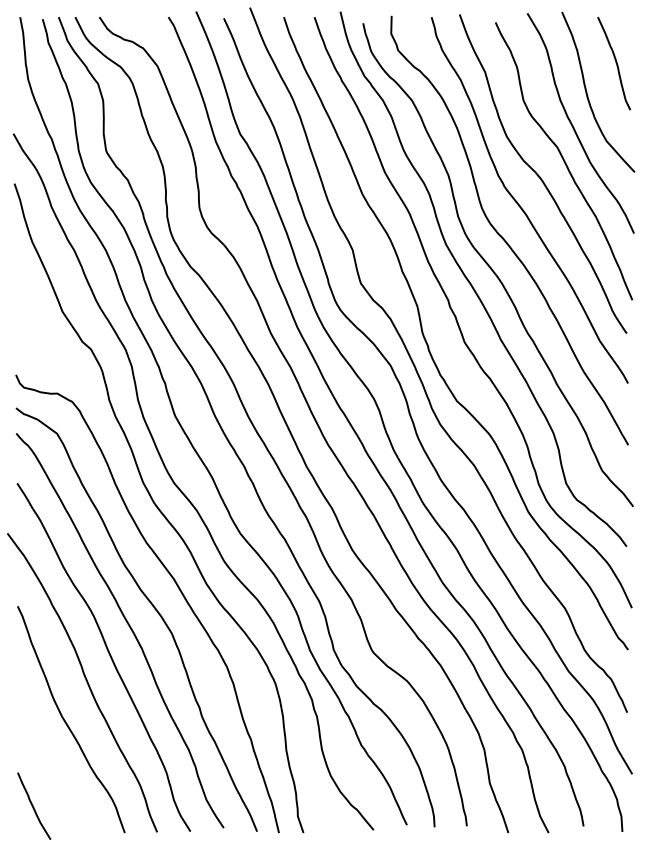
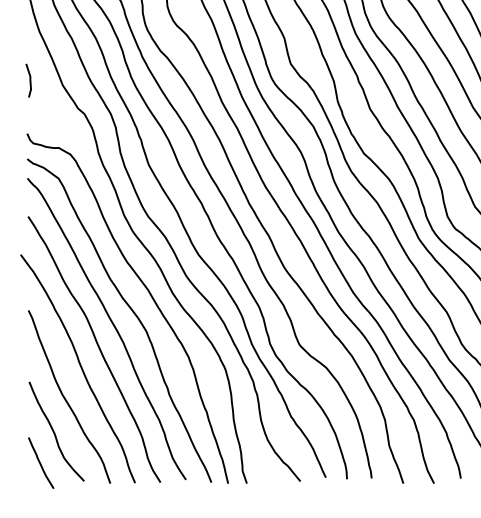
line: (19, 305) -> (29, 80), added
curve: (52, 766) -> (55, 432), added

